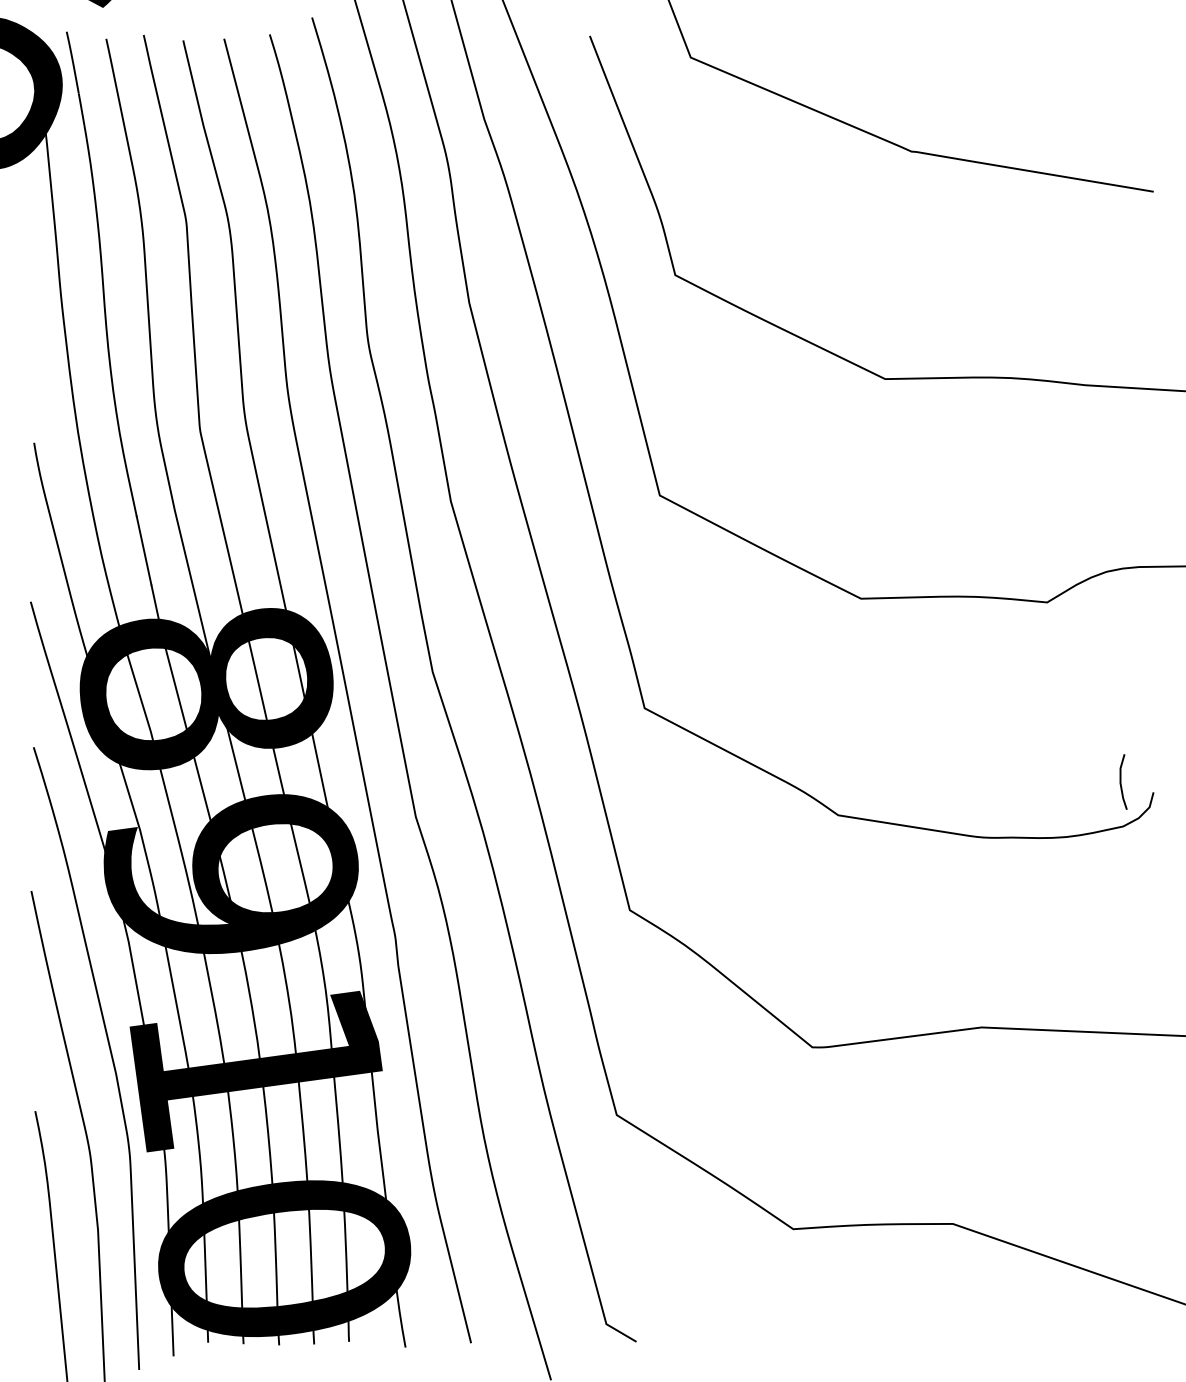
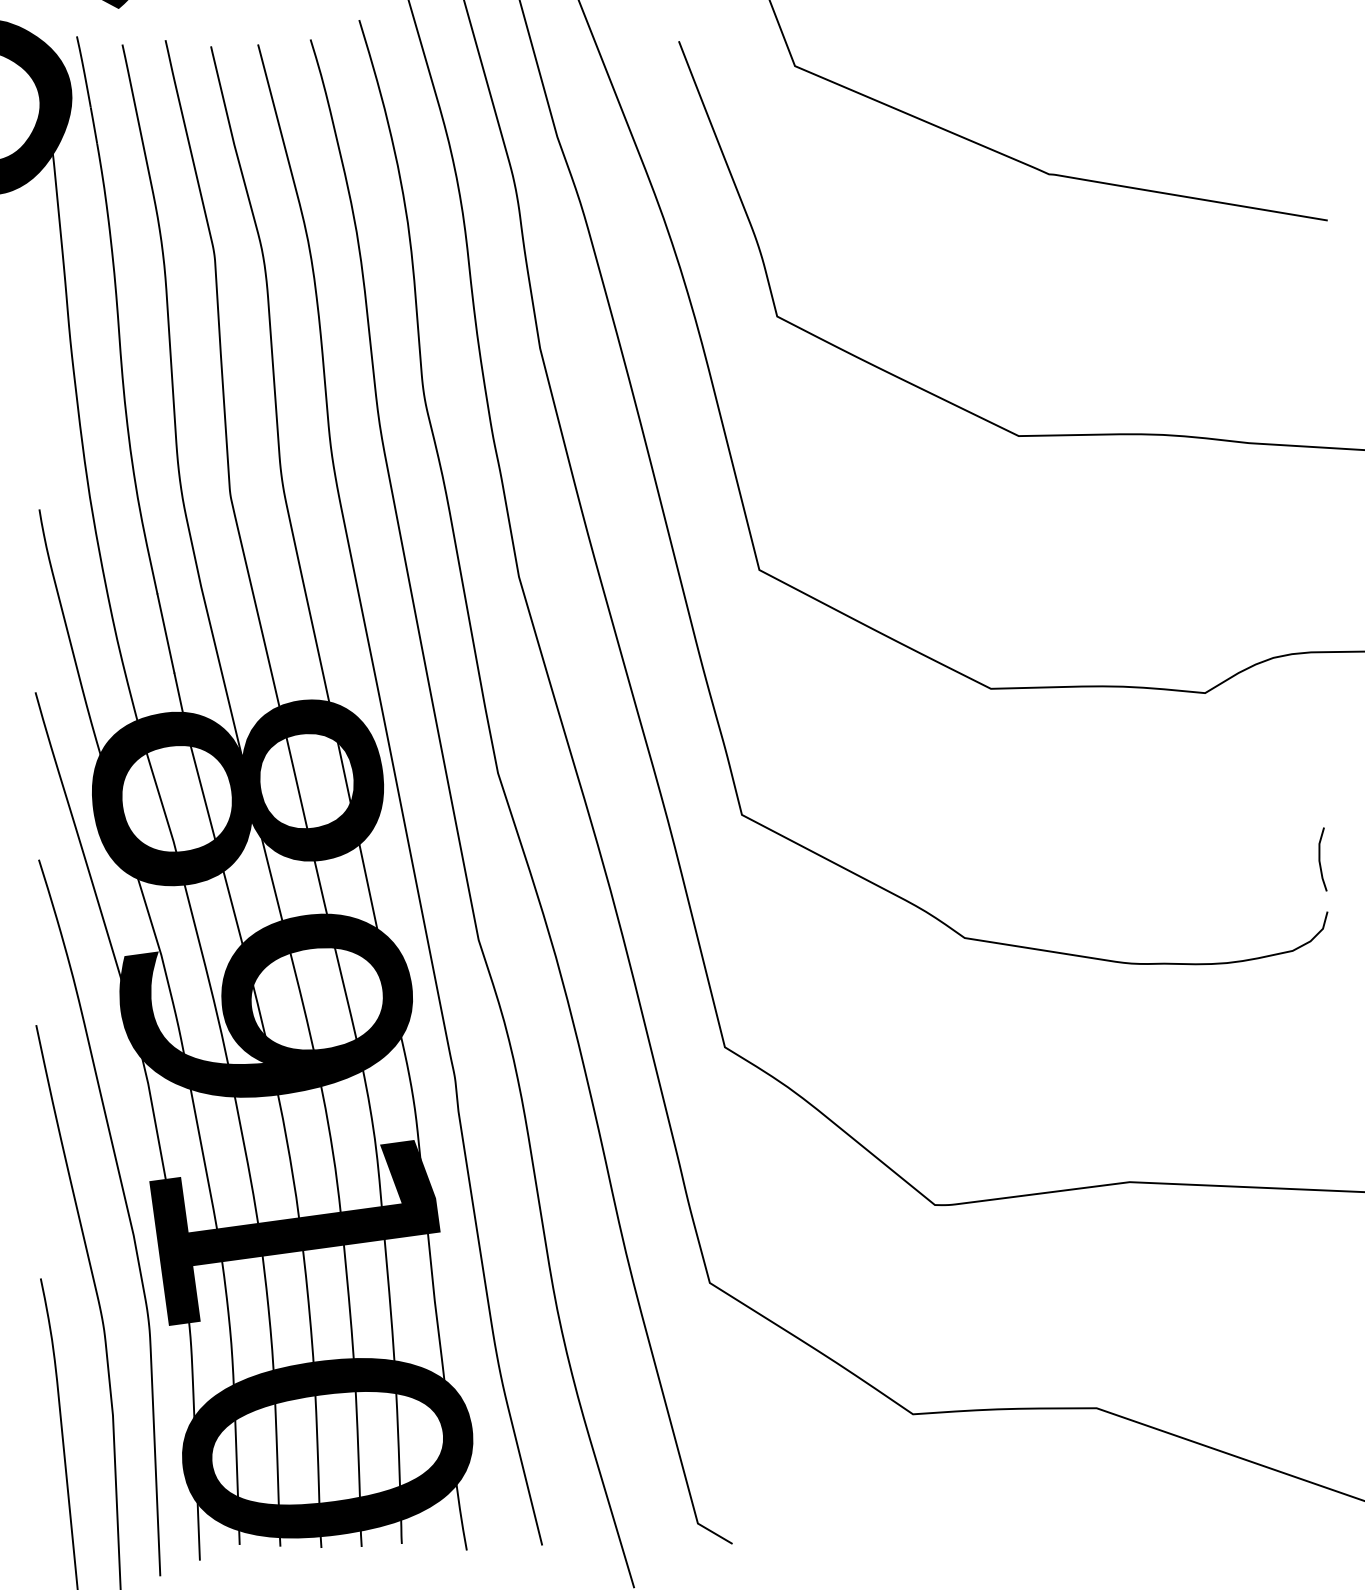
line: (1121, 781) -> (1320, 858), moved

